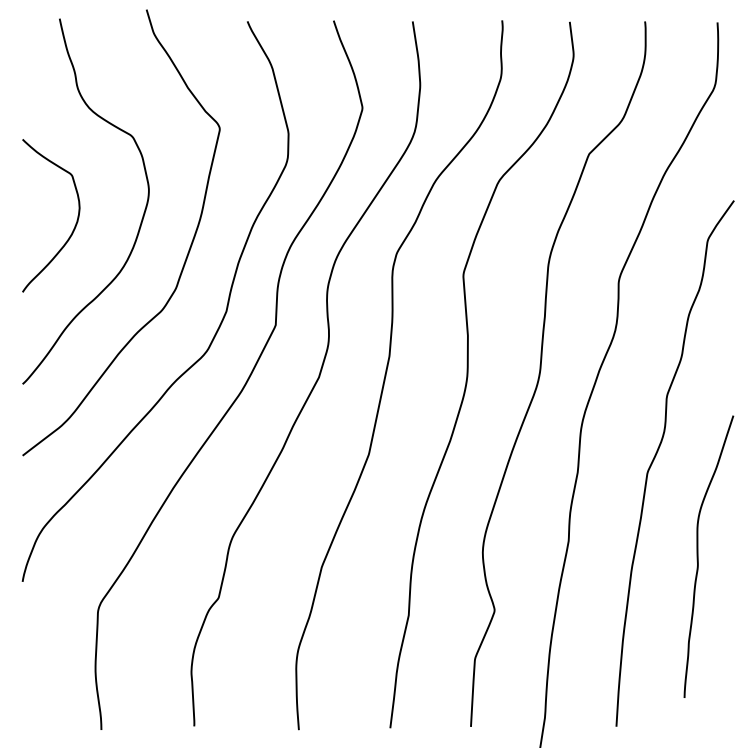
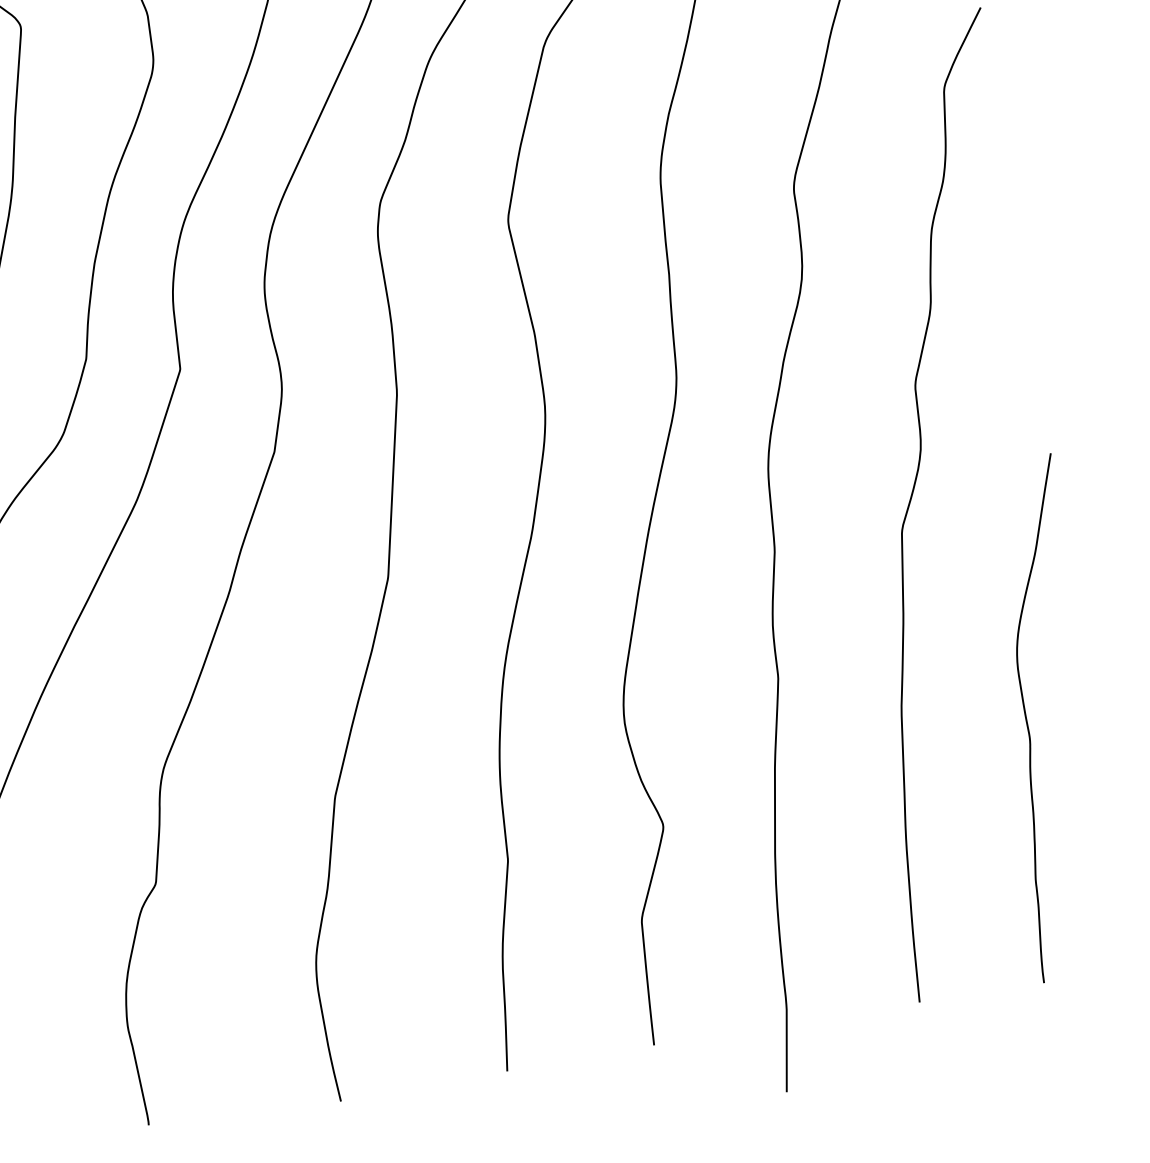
curve: (698, 556) -> (1028, 720), moved

